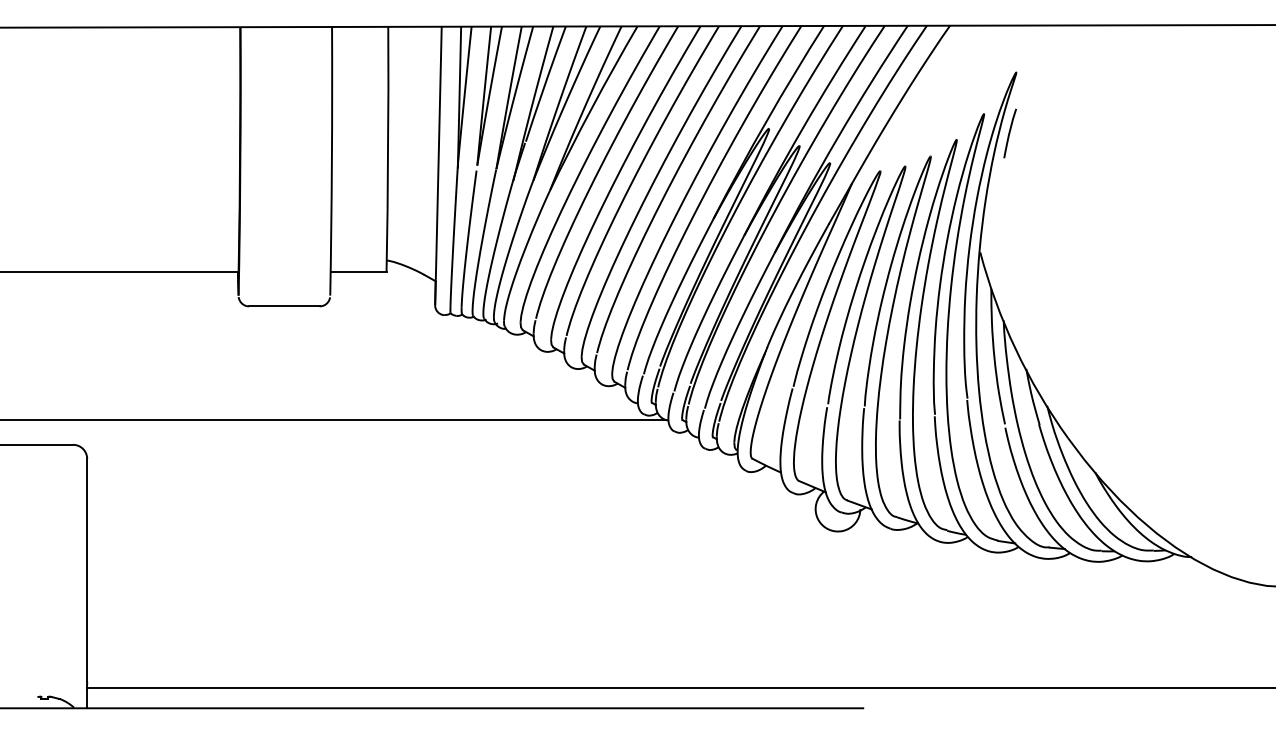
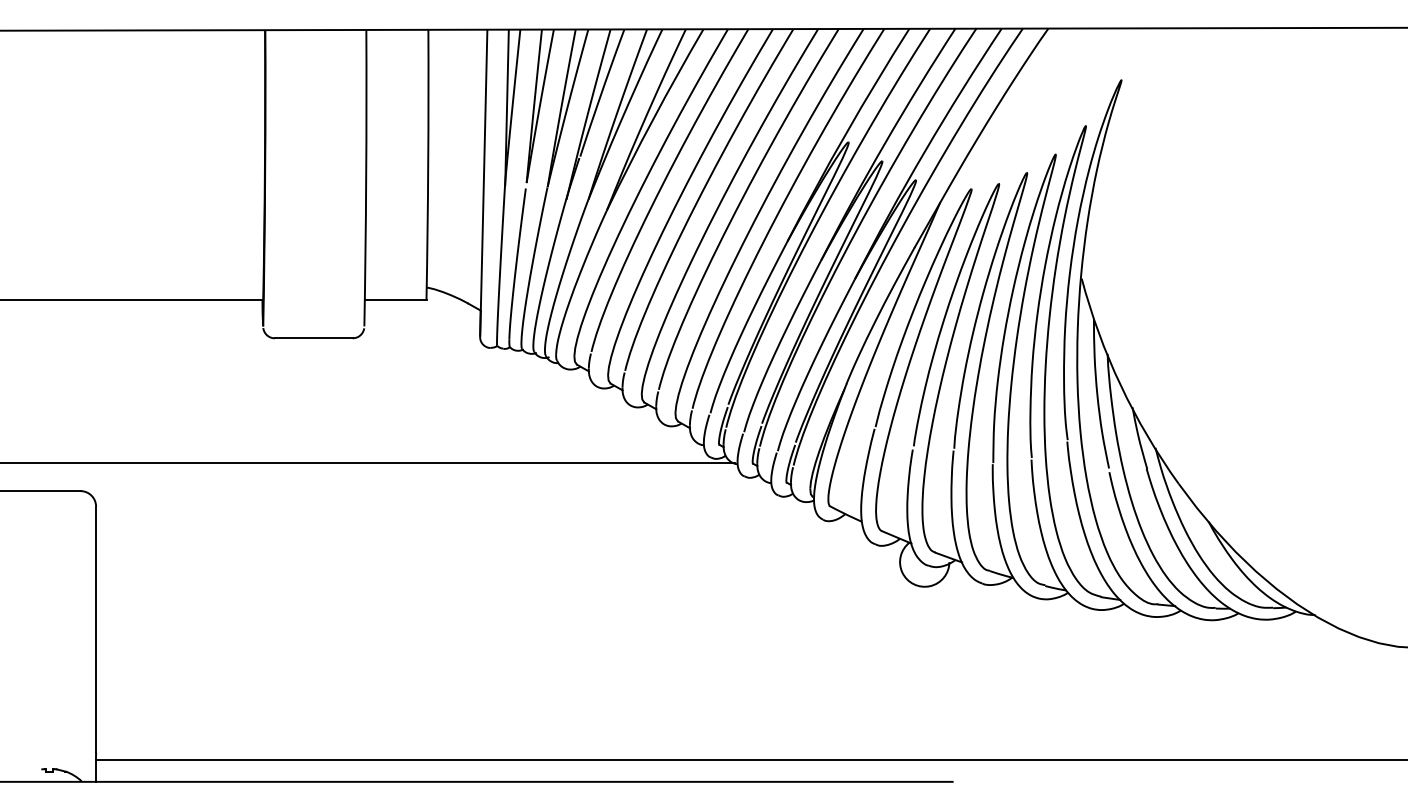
curve: (1009, 133) -> (1114, 147), removed

